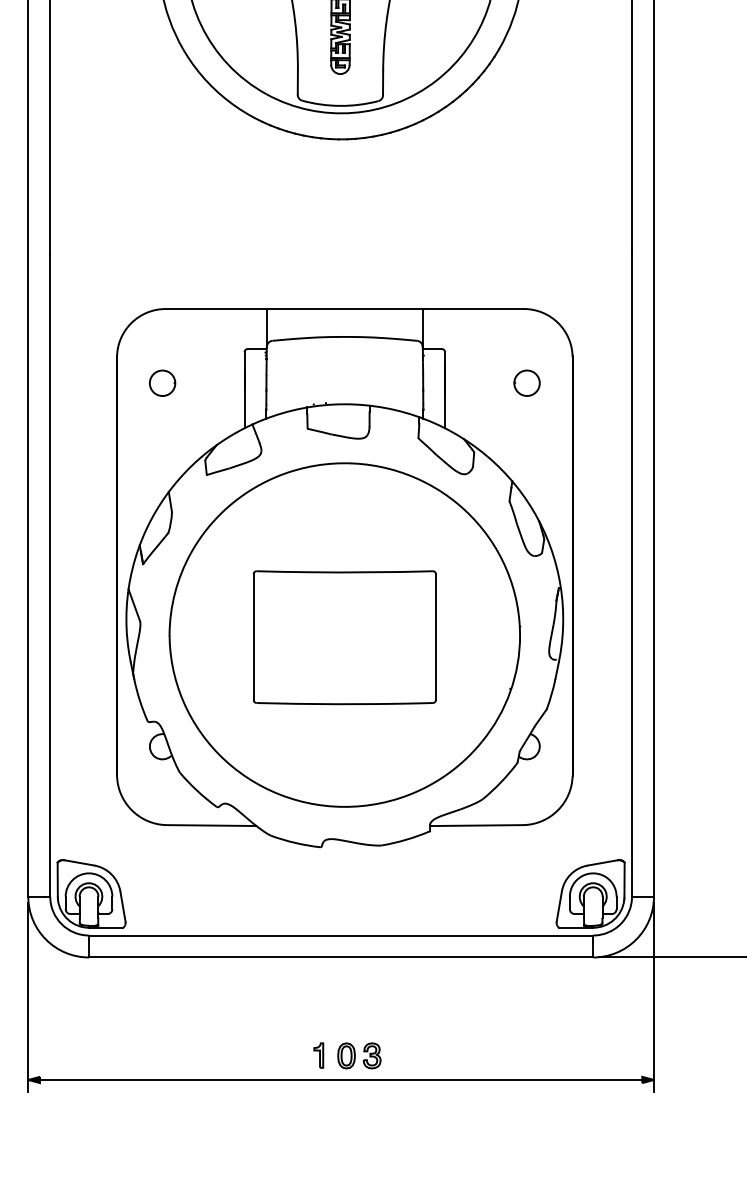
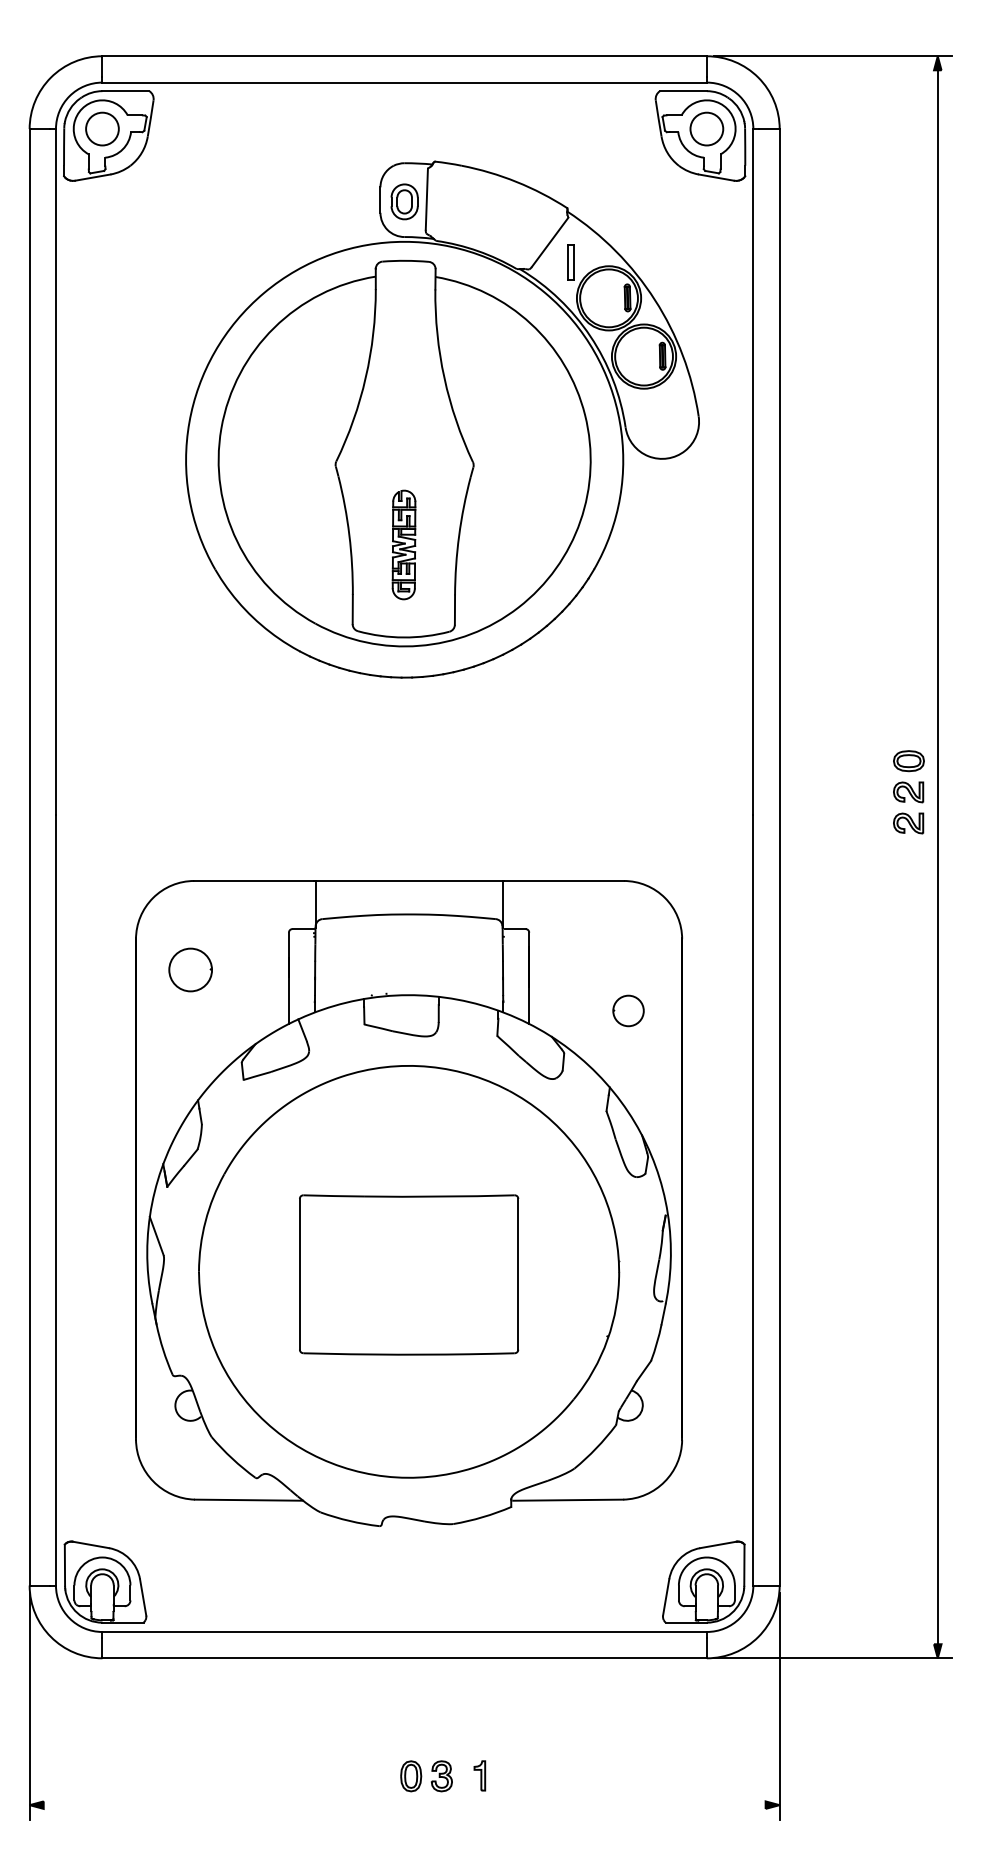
part: (162, 382) -> (190, 969), size x1.4
part: (527, 382) -> (628, 1010), moved
part: (318, 1055) -> (479, 1775), moved
line: (340, 1080) -> (404, 1805), removed

